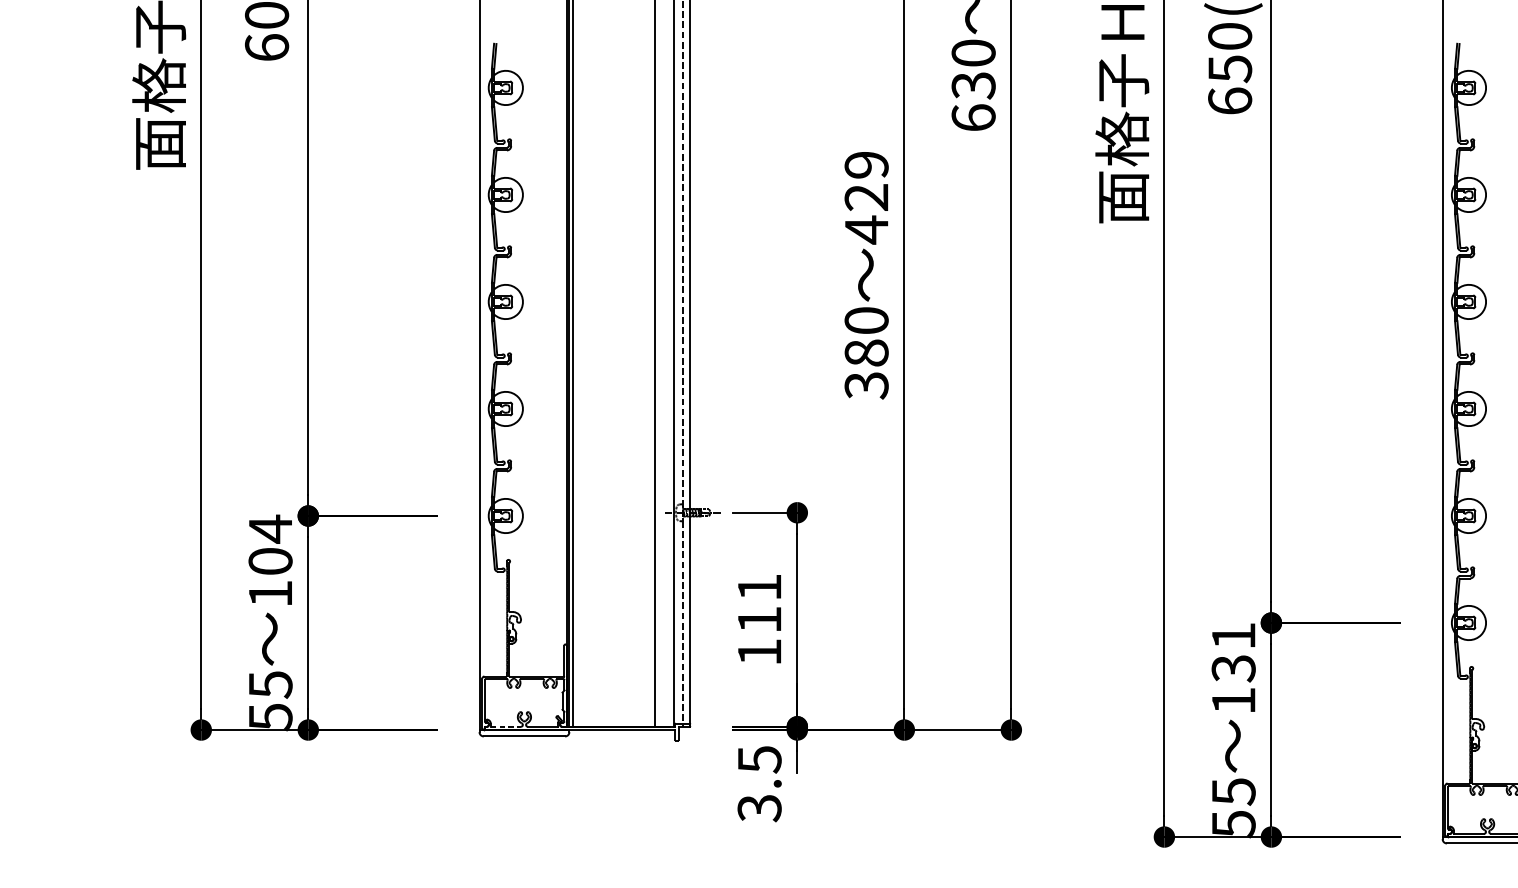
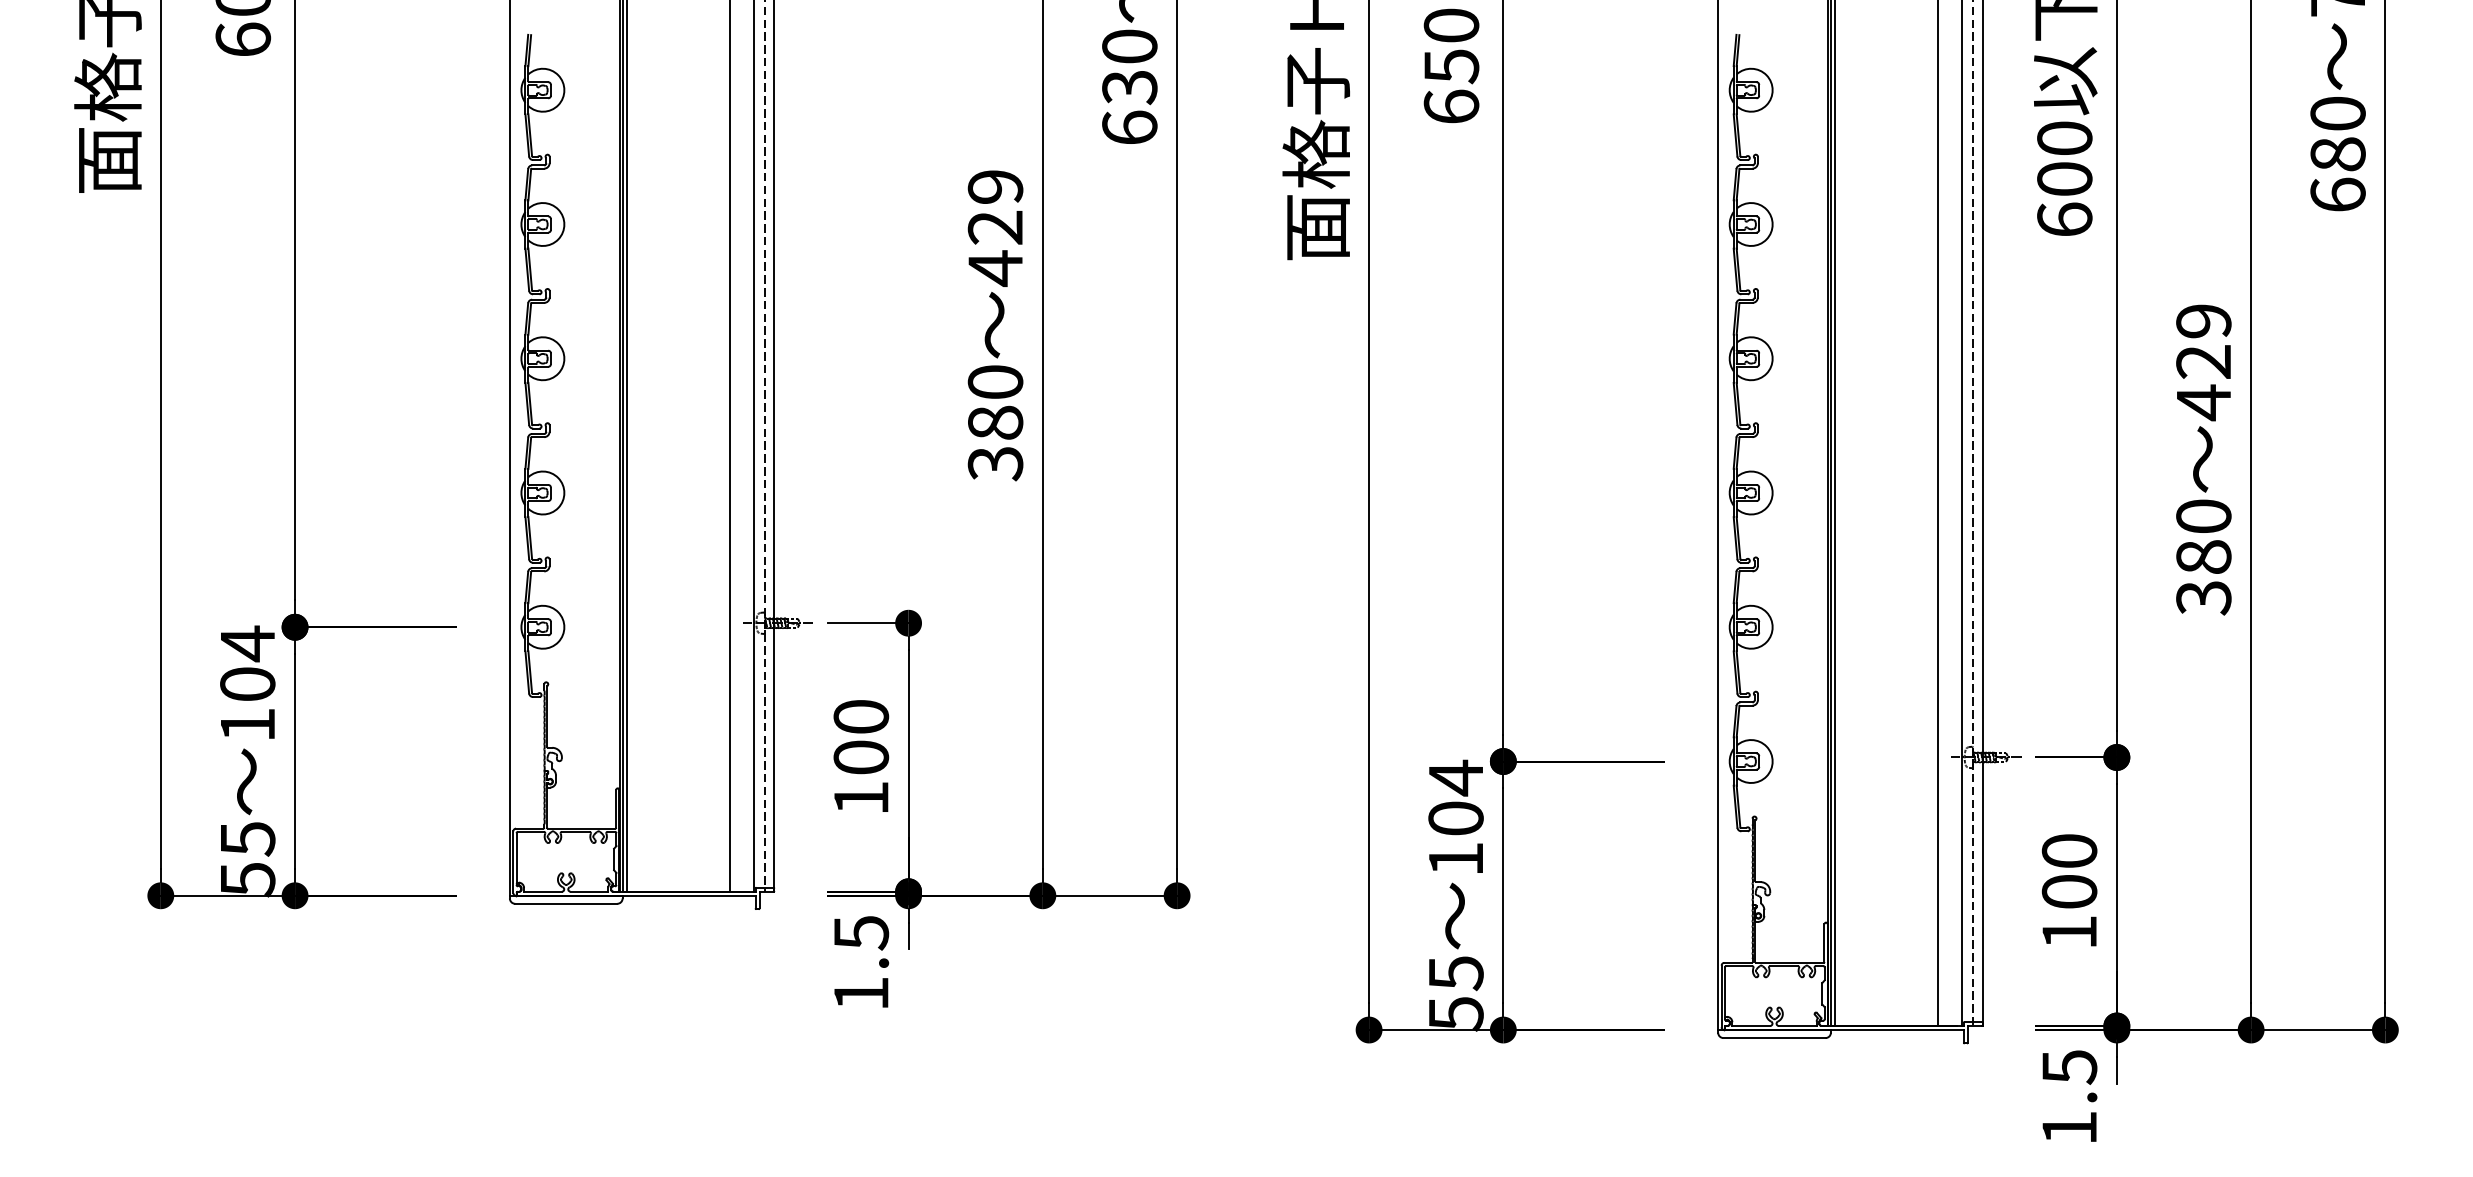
text: (759, 603) -> (861, 737), 111 -> 100
text: (1233, 651) -> (1455, 797), 131 -> 104
line: (506, 726) -> (543, 891), dashed -> solid
text: (759, 808) -> (861, 994), 3.5 -> 1.5

